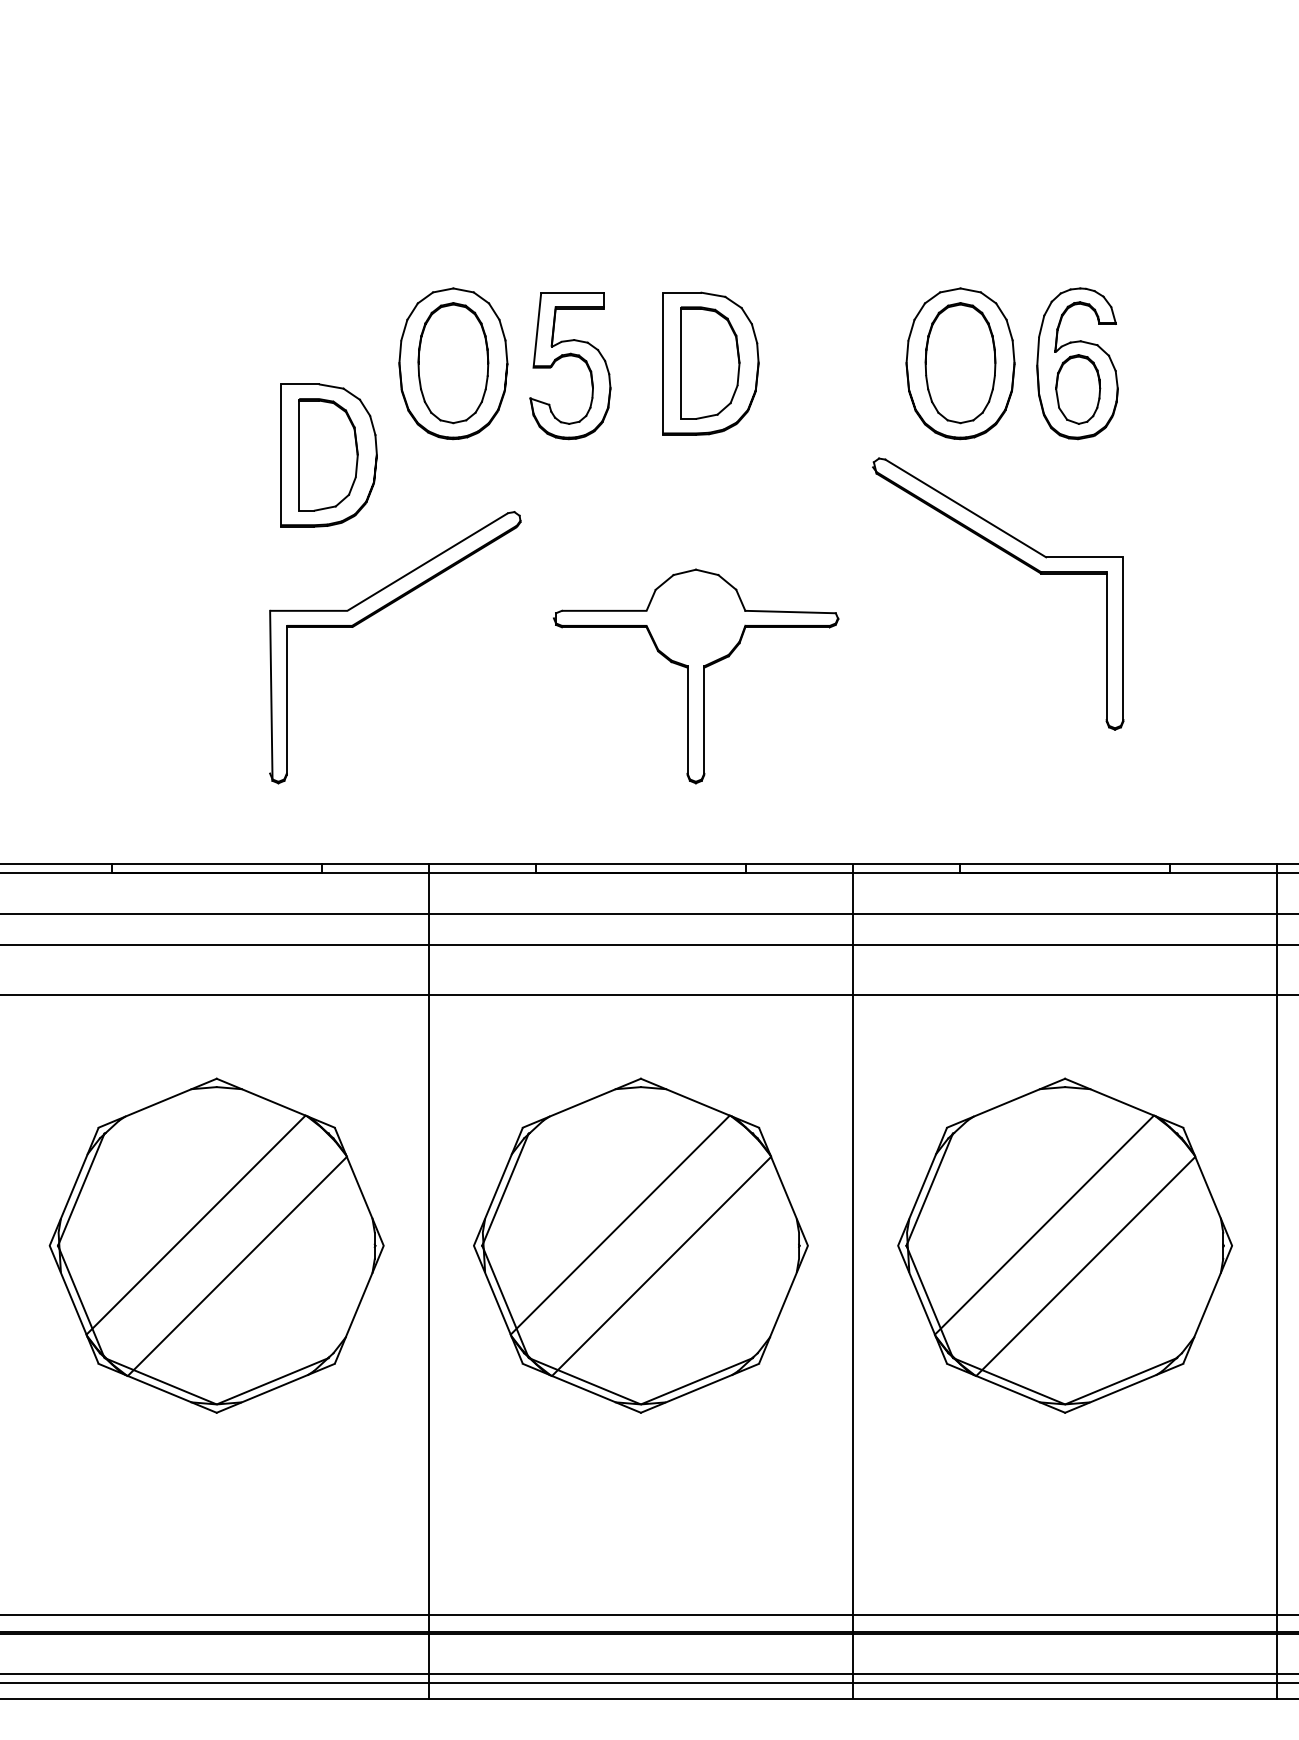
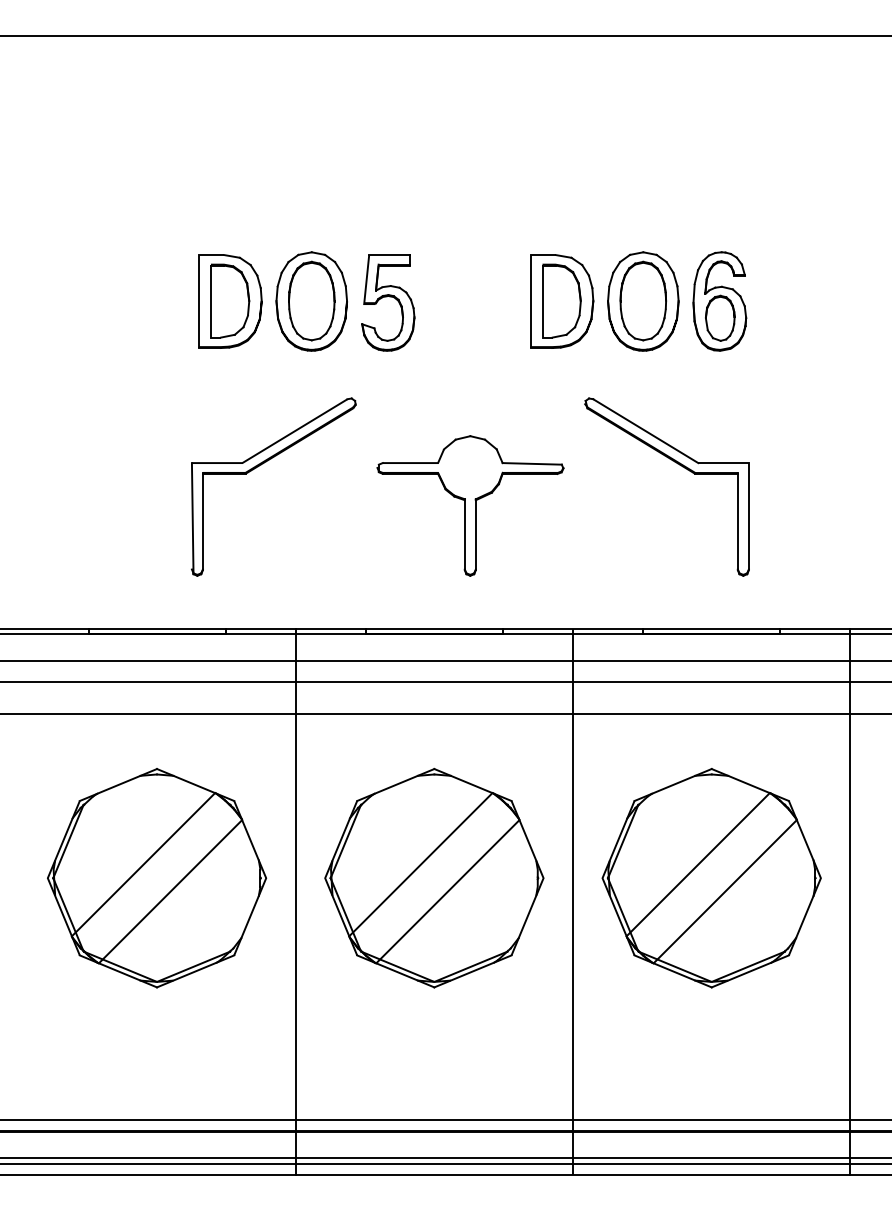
part: (711, 363) -> (562, 301), moved
part: (329, 455) -> (230, 301), moved
part: (1014, 559) -> (677, 464), moved

